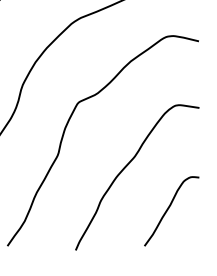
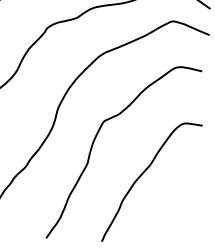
curve: (168, 210) -> (177, 209), removed

